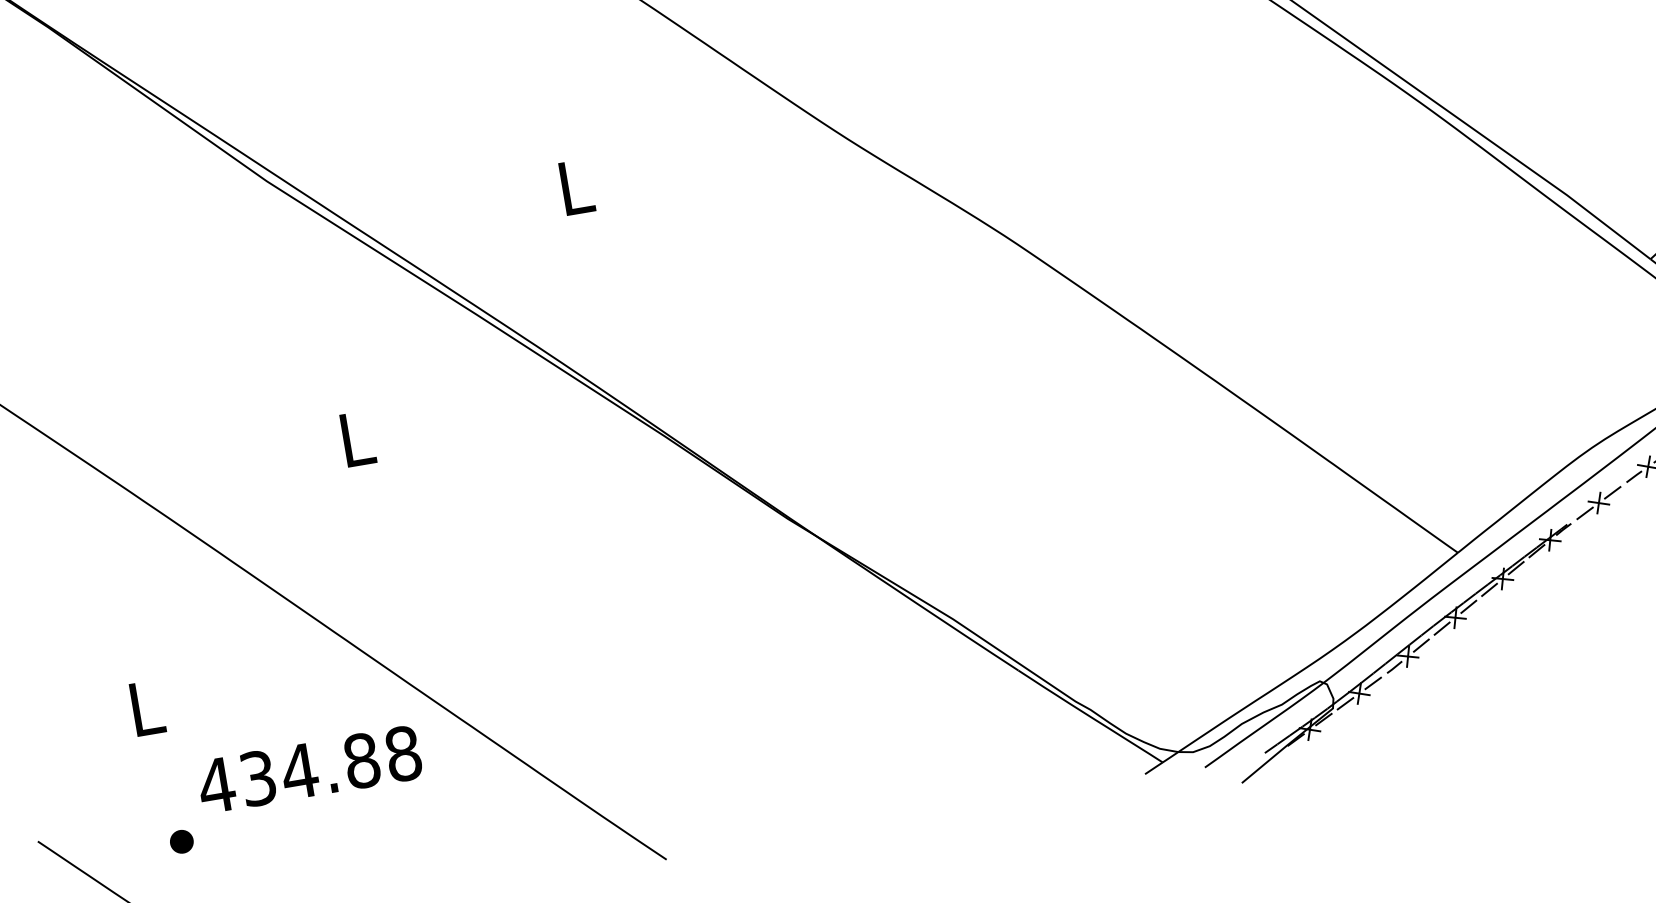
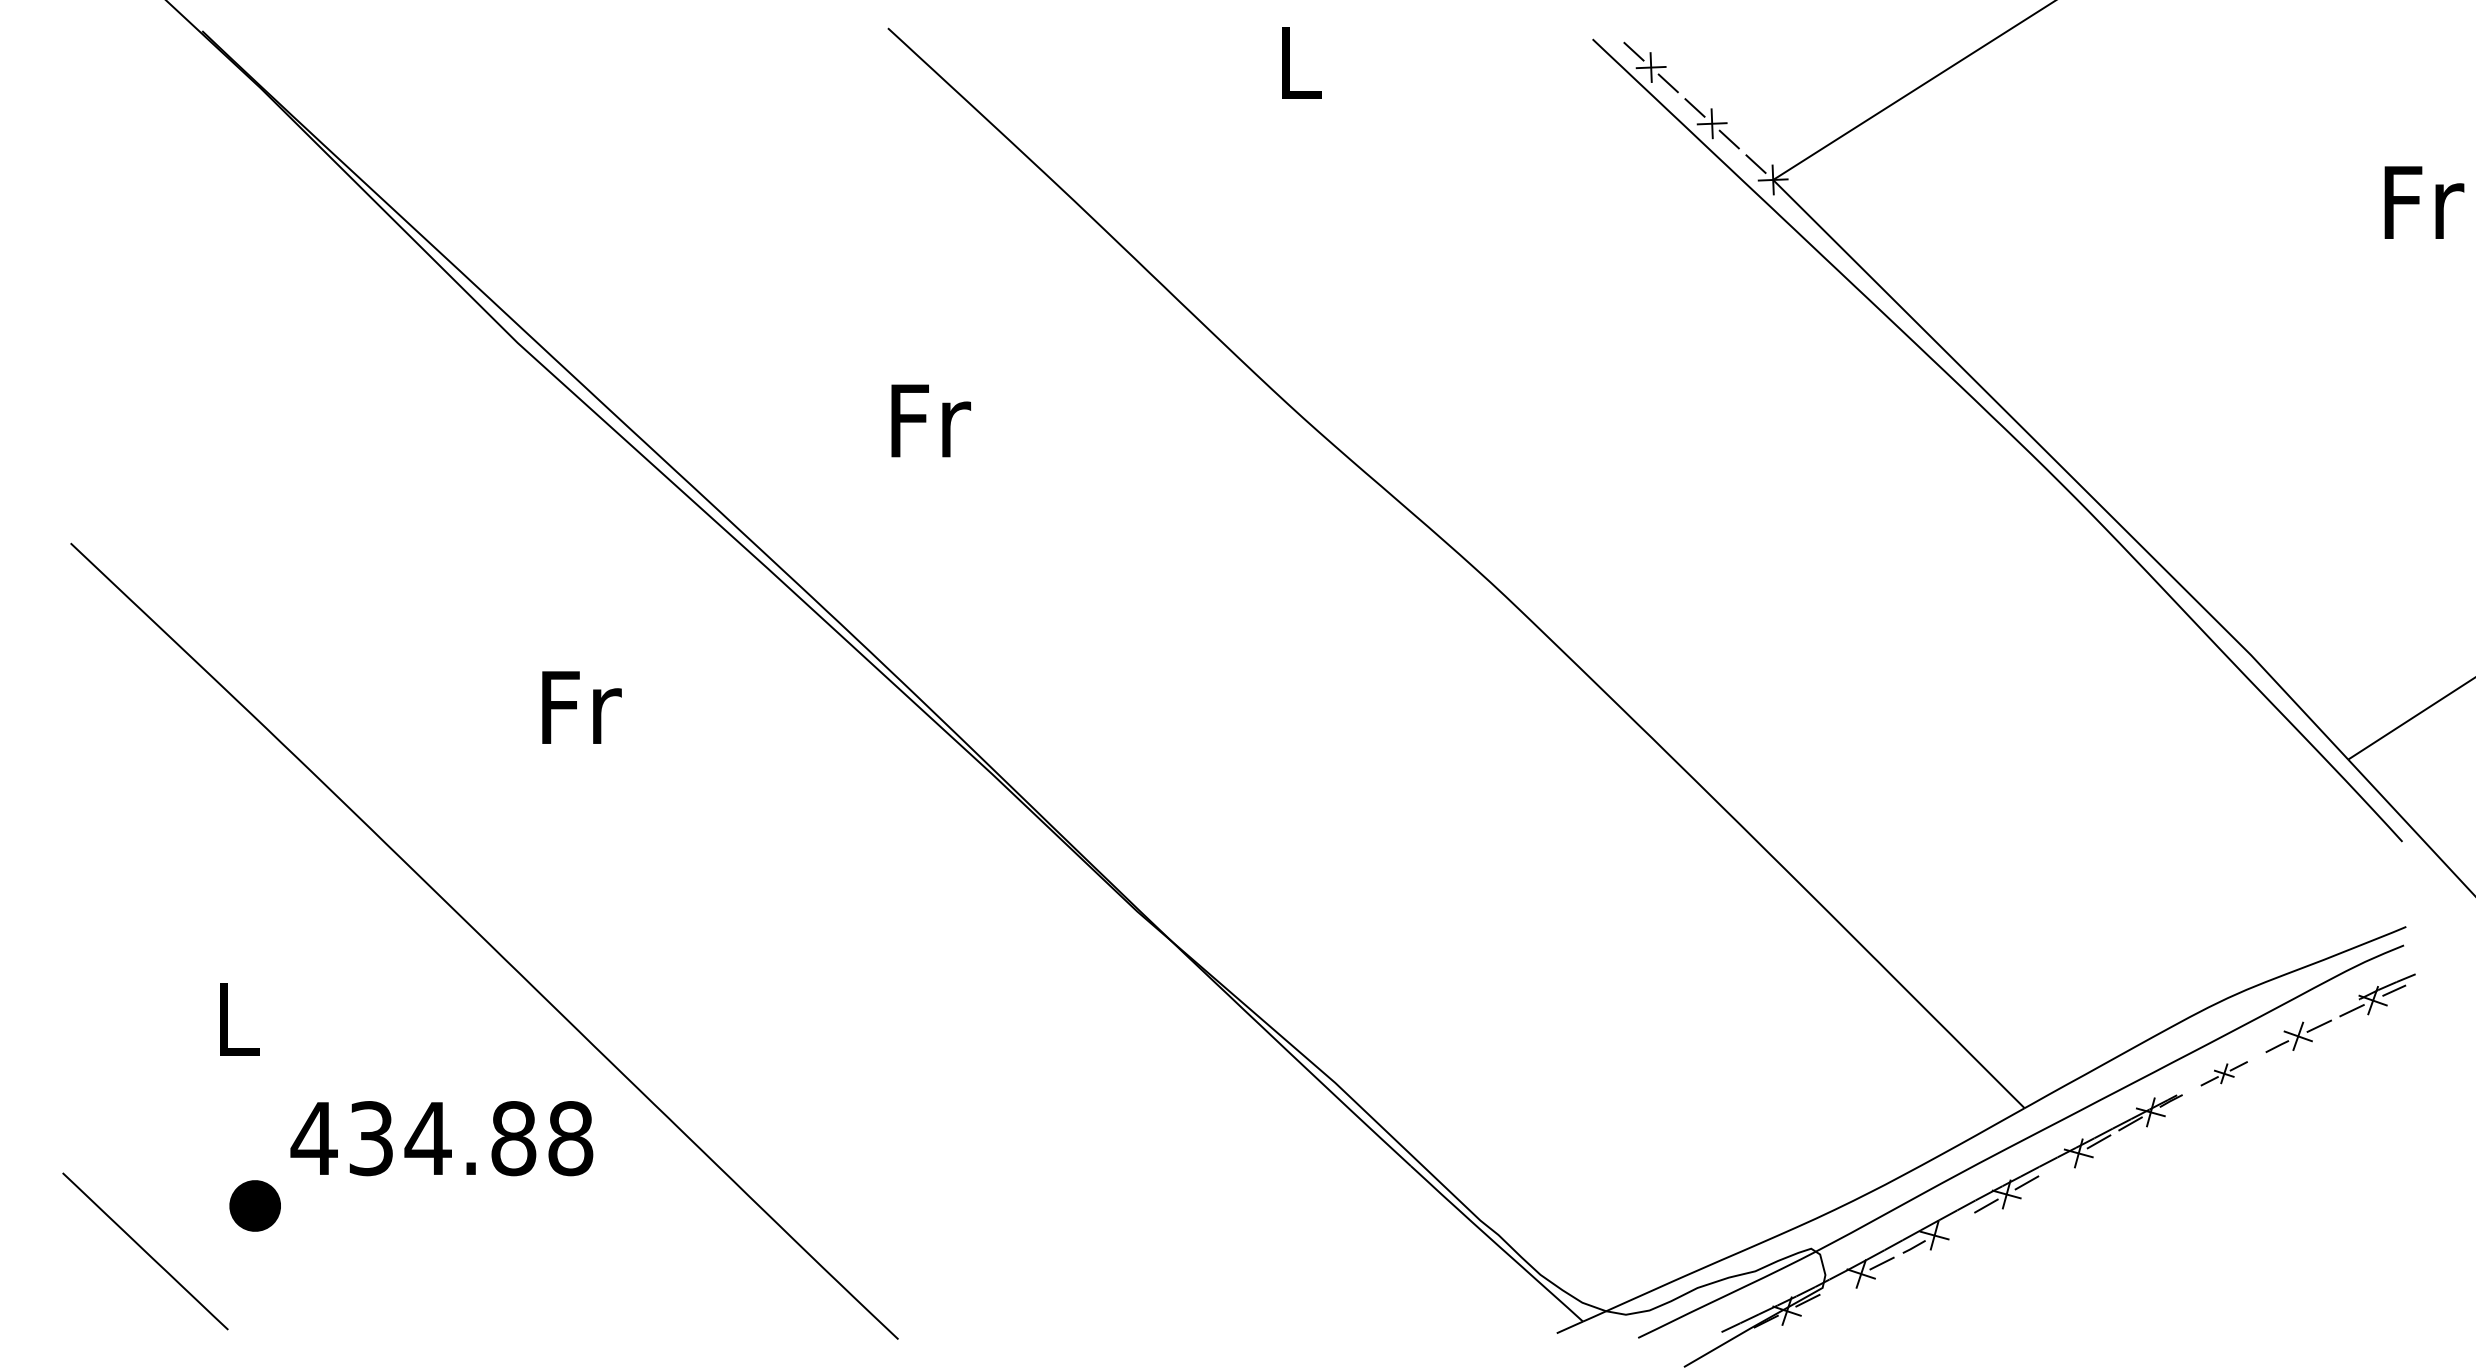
text: (577, 186) -> (931, 420), L -> Fr
text: (358, 438) -> (581, 707), L -> Fr
part: (1599, 502) -> (2224, 1073), size x0.7
line: (1489, 589) -> (2058, 1164), removed
line: (1421, 645) -> (1954, 1223), removed
line: (1344, 703) -> (1839, 1284), removed
part: (181, 841) -> (254, 1205), size x1.6

